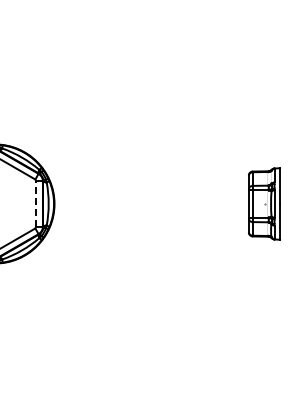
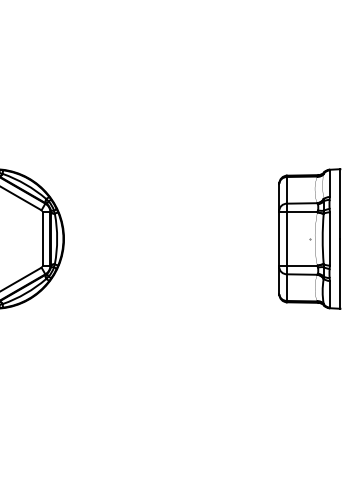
part: (264, 203) -> (309, 238), size x1.67
line: (36, 204) -> (42, 239), dashed -> solid

